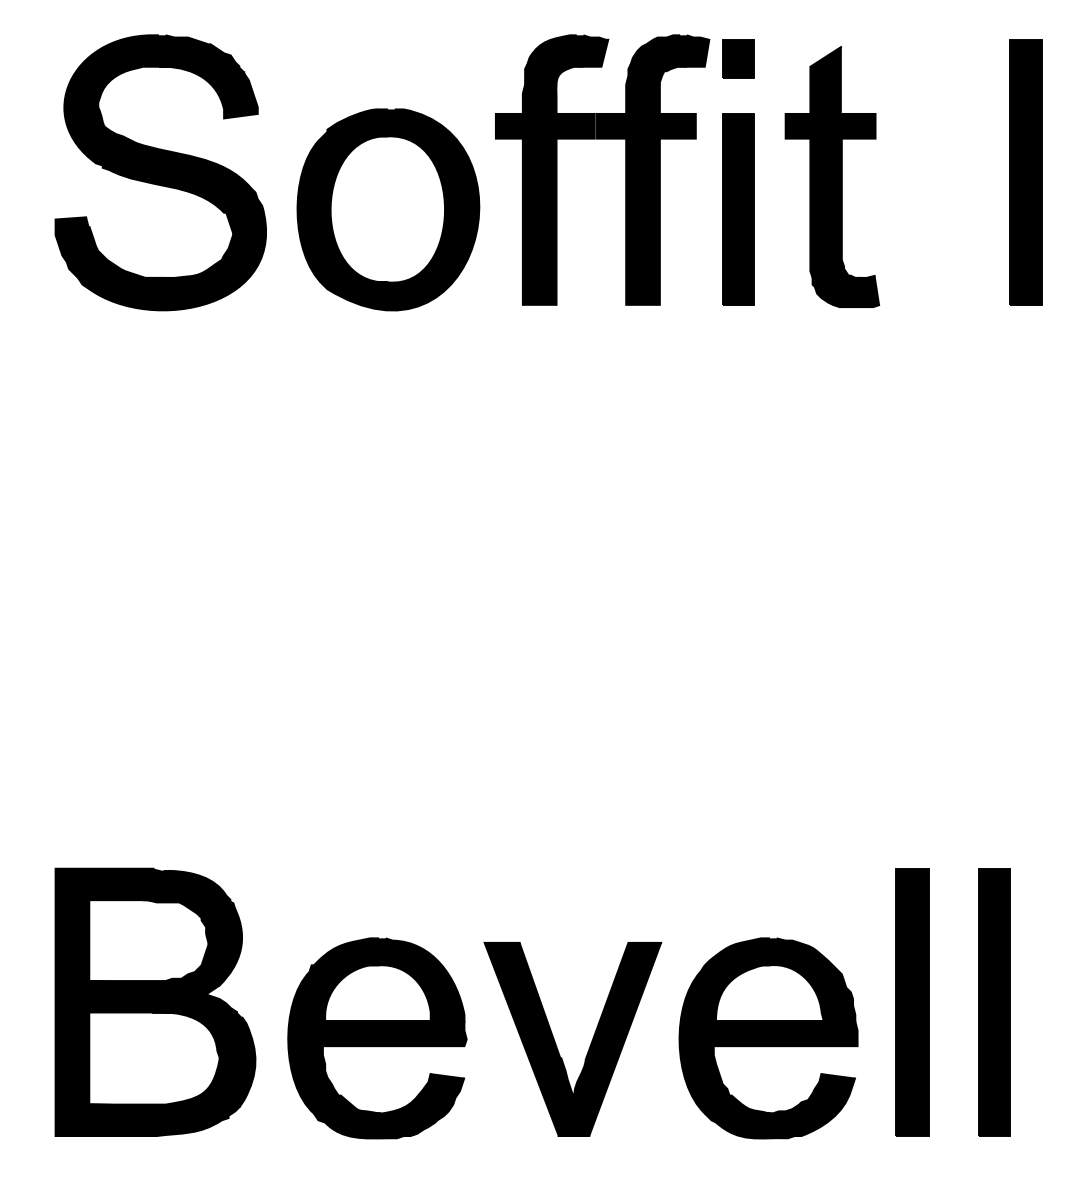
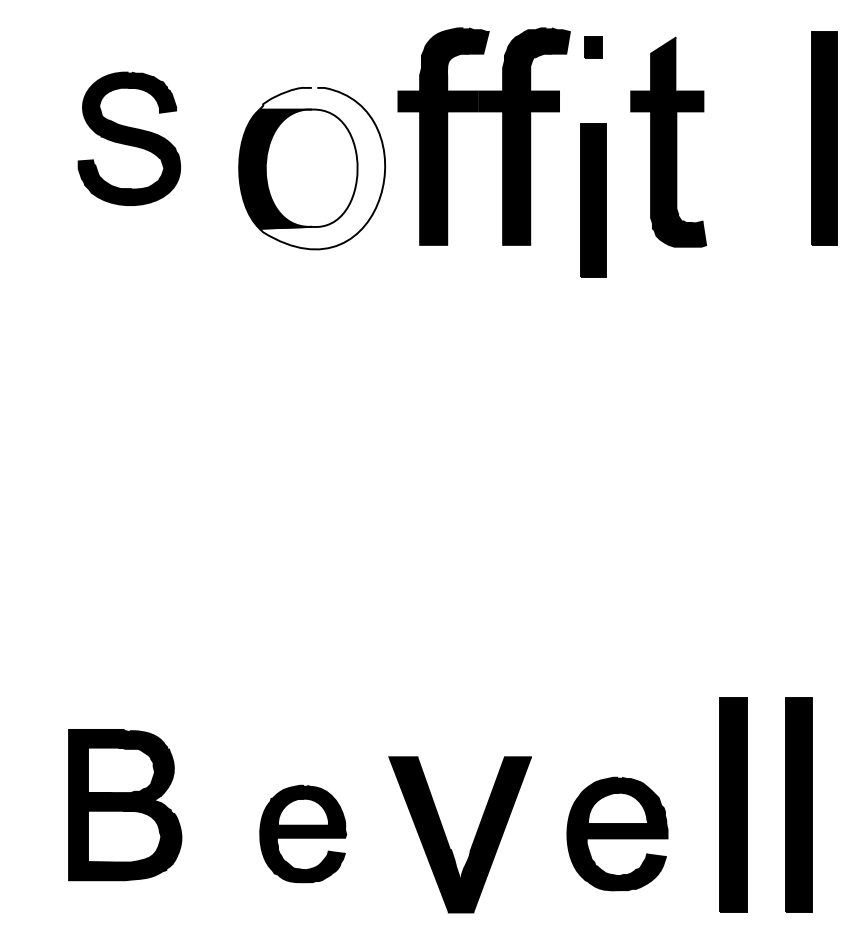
part: (738, 59) -> (593, 47), size x0.7
part: (160, 172) -> (129, 138), size x0.6
fill: (401, 209) -> (322, 168), removed
part: (738, 209) -> (593, 200), moved
part: (155, 1001) -> (125, 804), size x0.7
part: (376, 1037) -> (302, 833), size x0.6
part: (768, 1037) -> (617, 833), size x0.7

